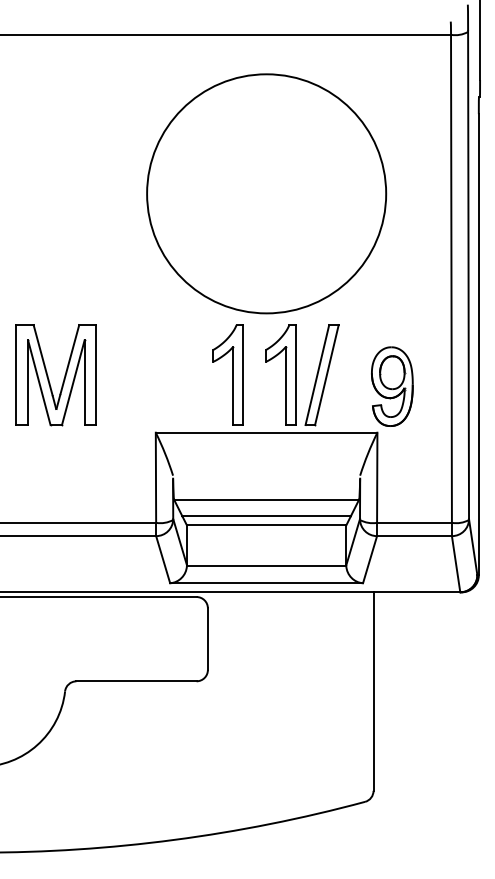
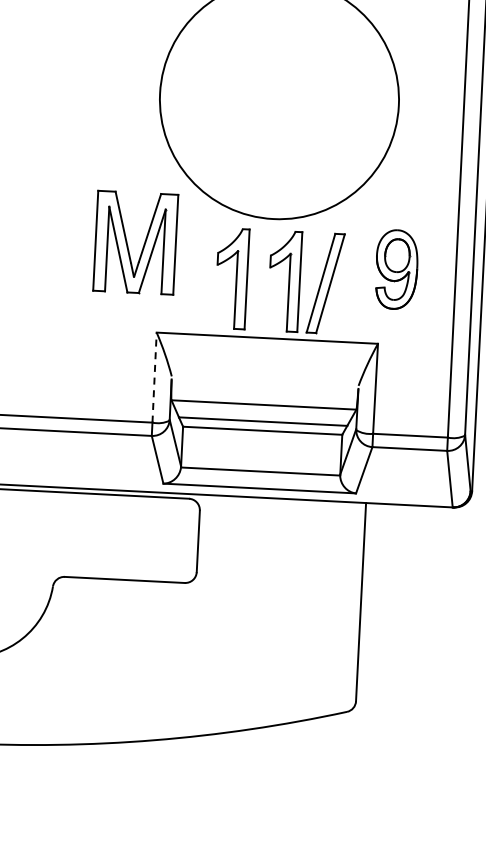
part: (48, 375) -> (127, 242), moved
part: (392, 386) -> (396, 269), moved
line: (155, 477) -> (154, 377), solid -> dashed

